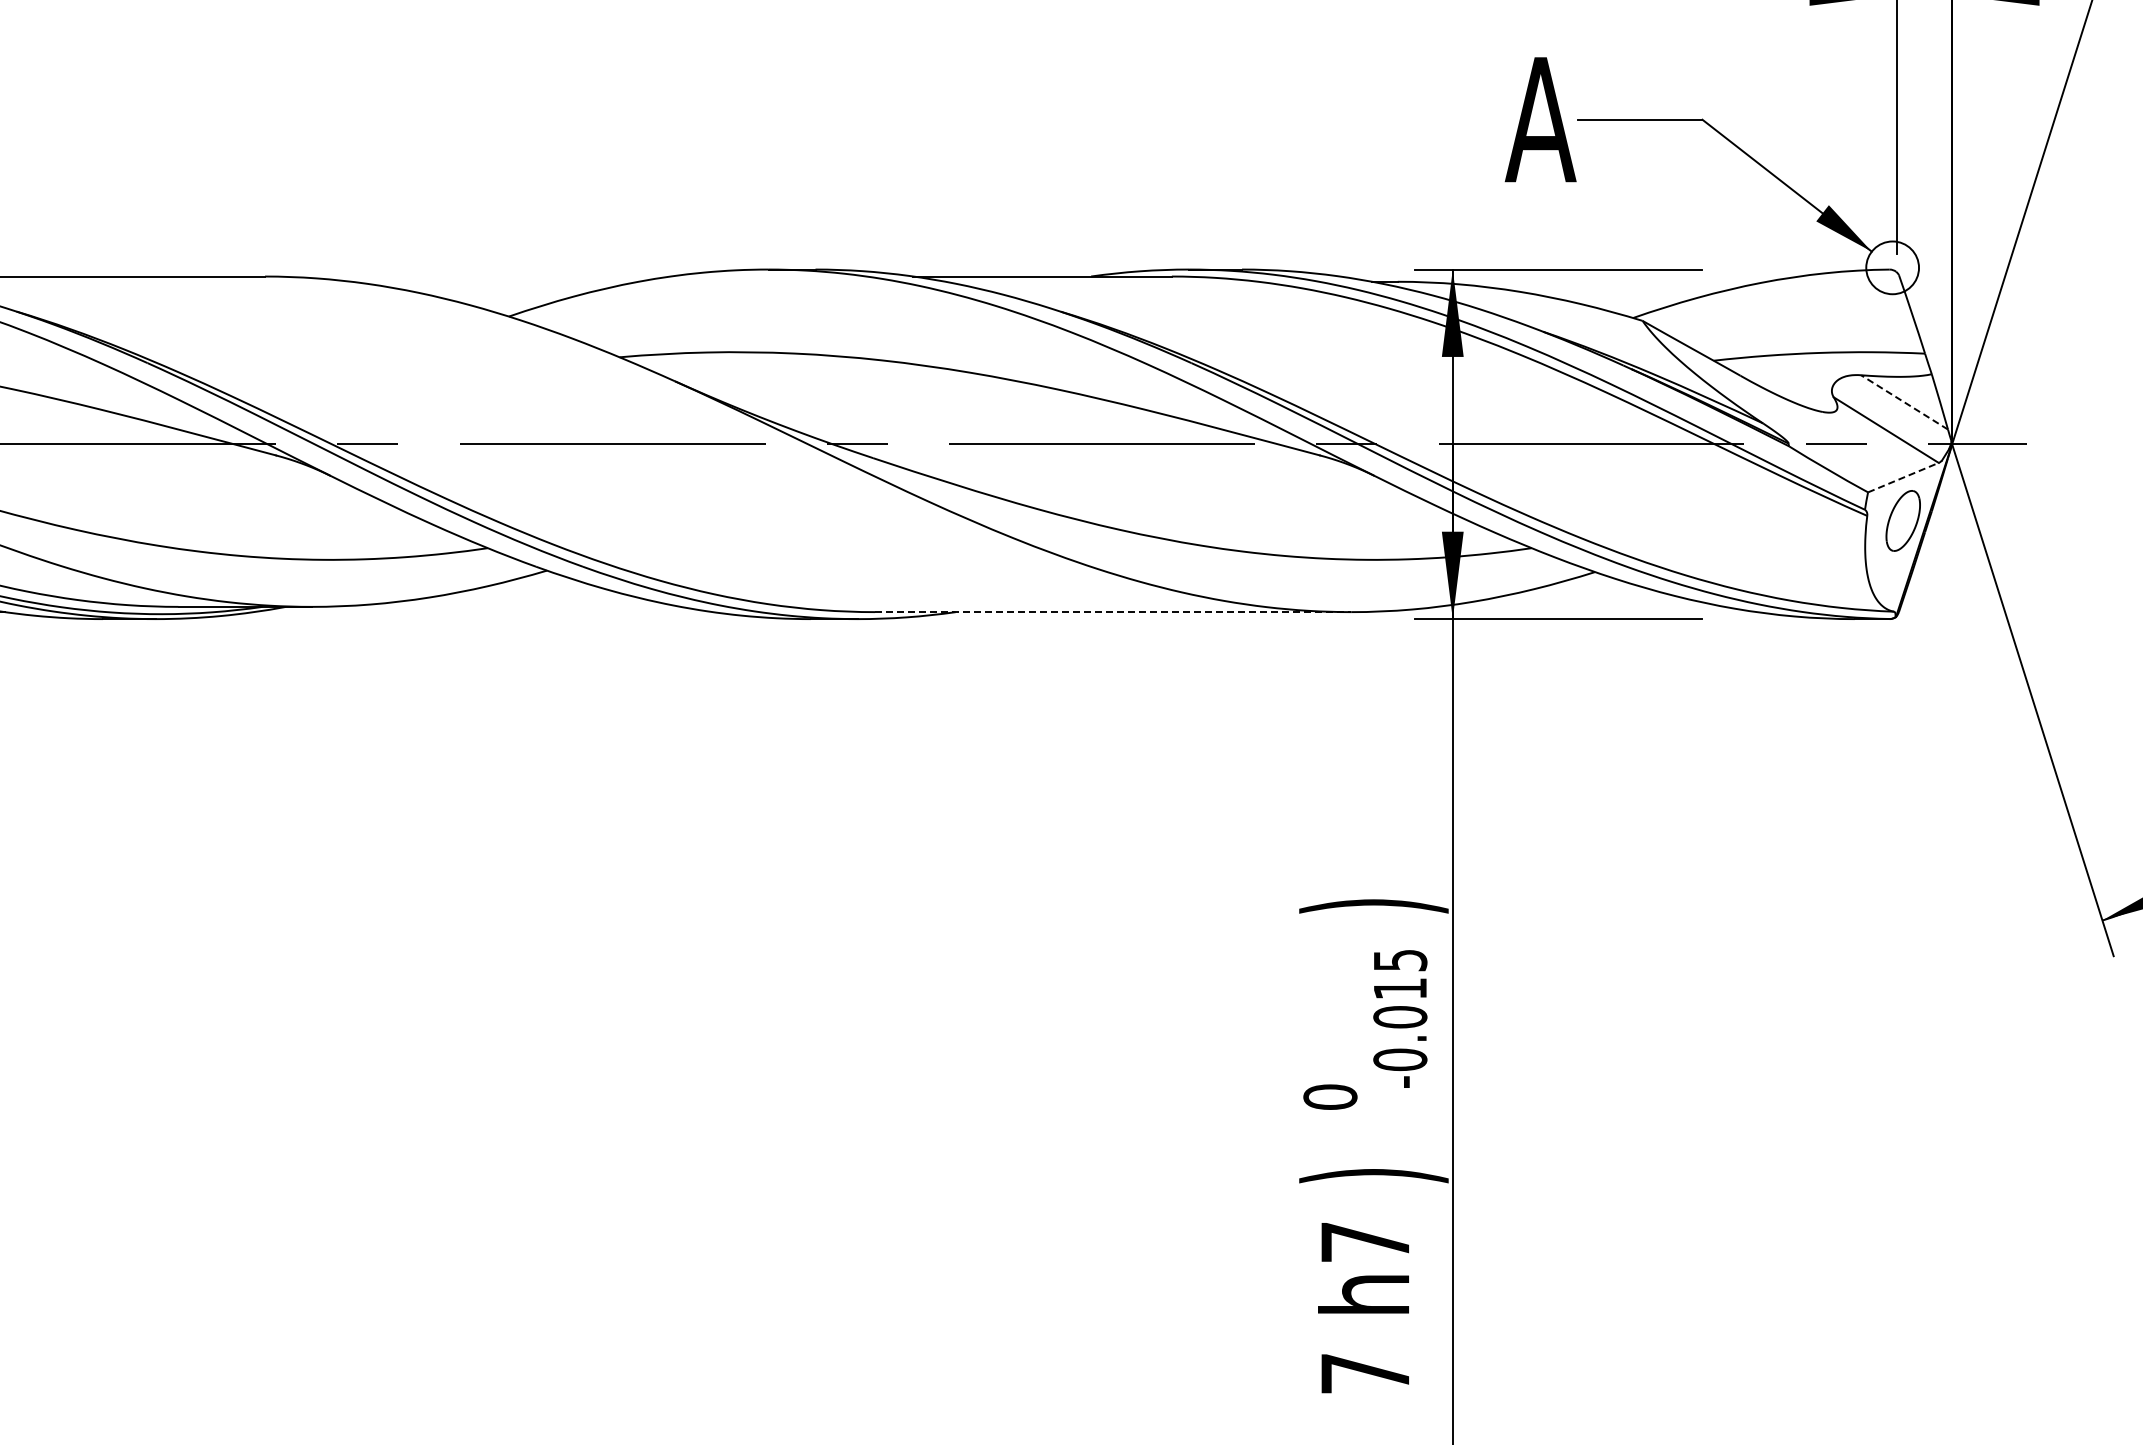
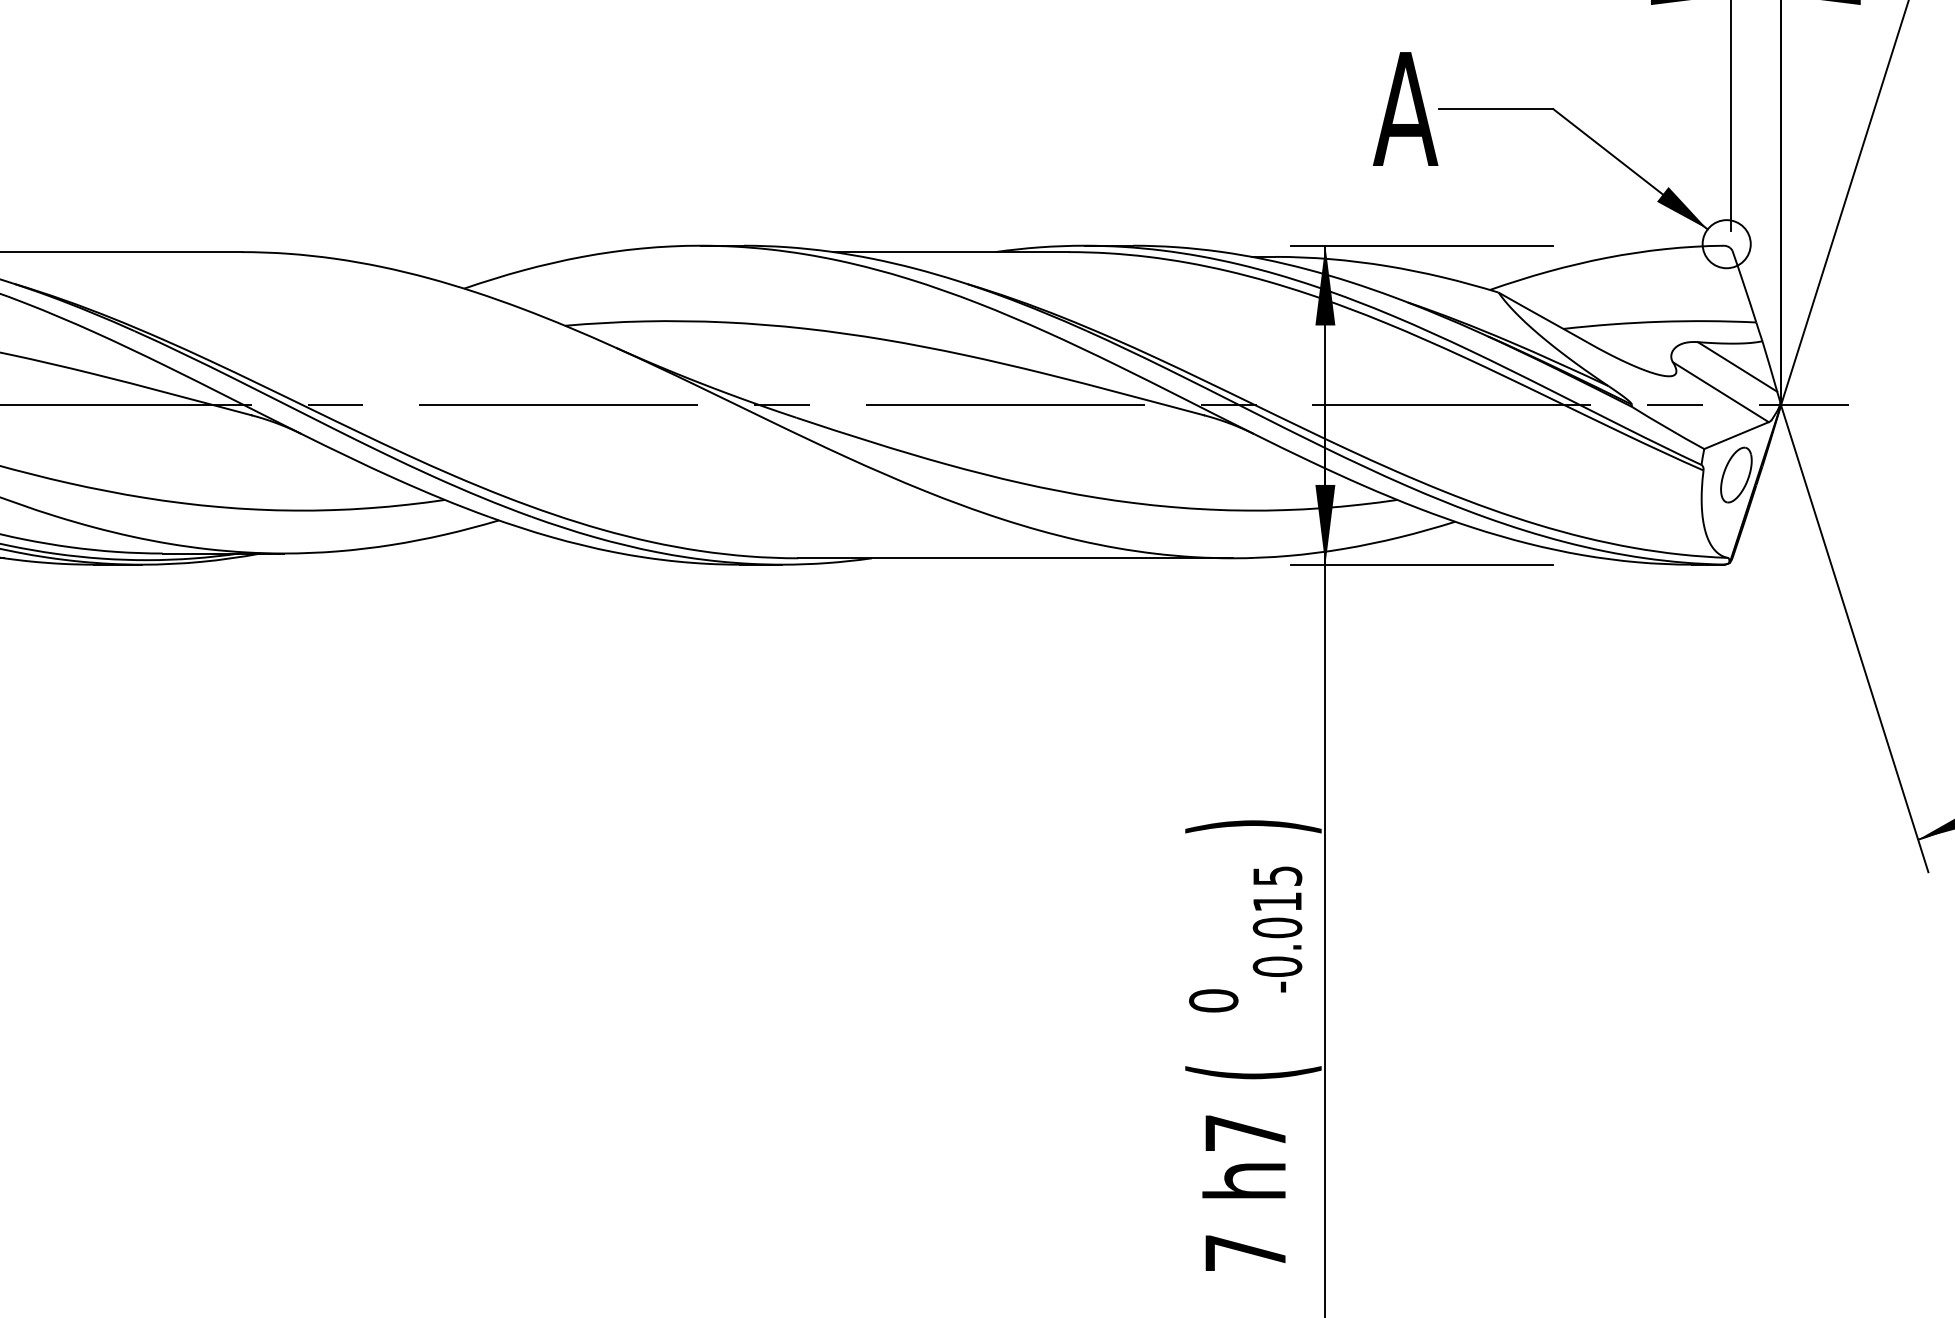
line: (1904, 402) -> (1737, 367), dashed -> solid
line: (1903, 477) -> (1736, 435), dashed -> solid
line: (1113, 612) -> (1015, 558), dashed -> solid
text: (1373, 1175) -> (1253, 1072), ) -> (

